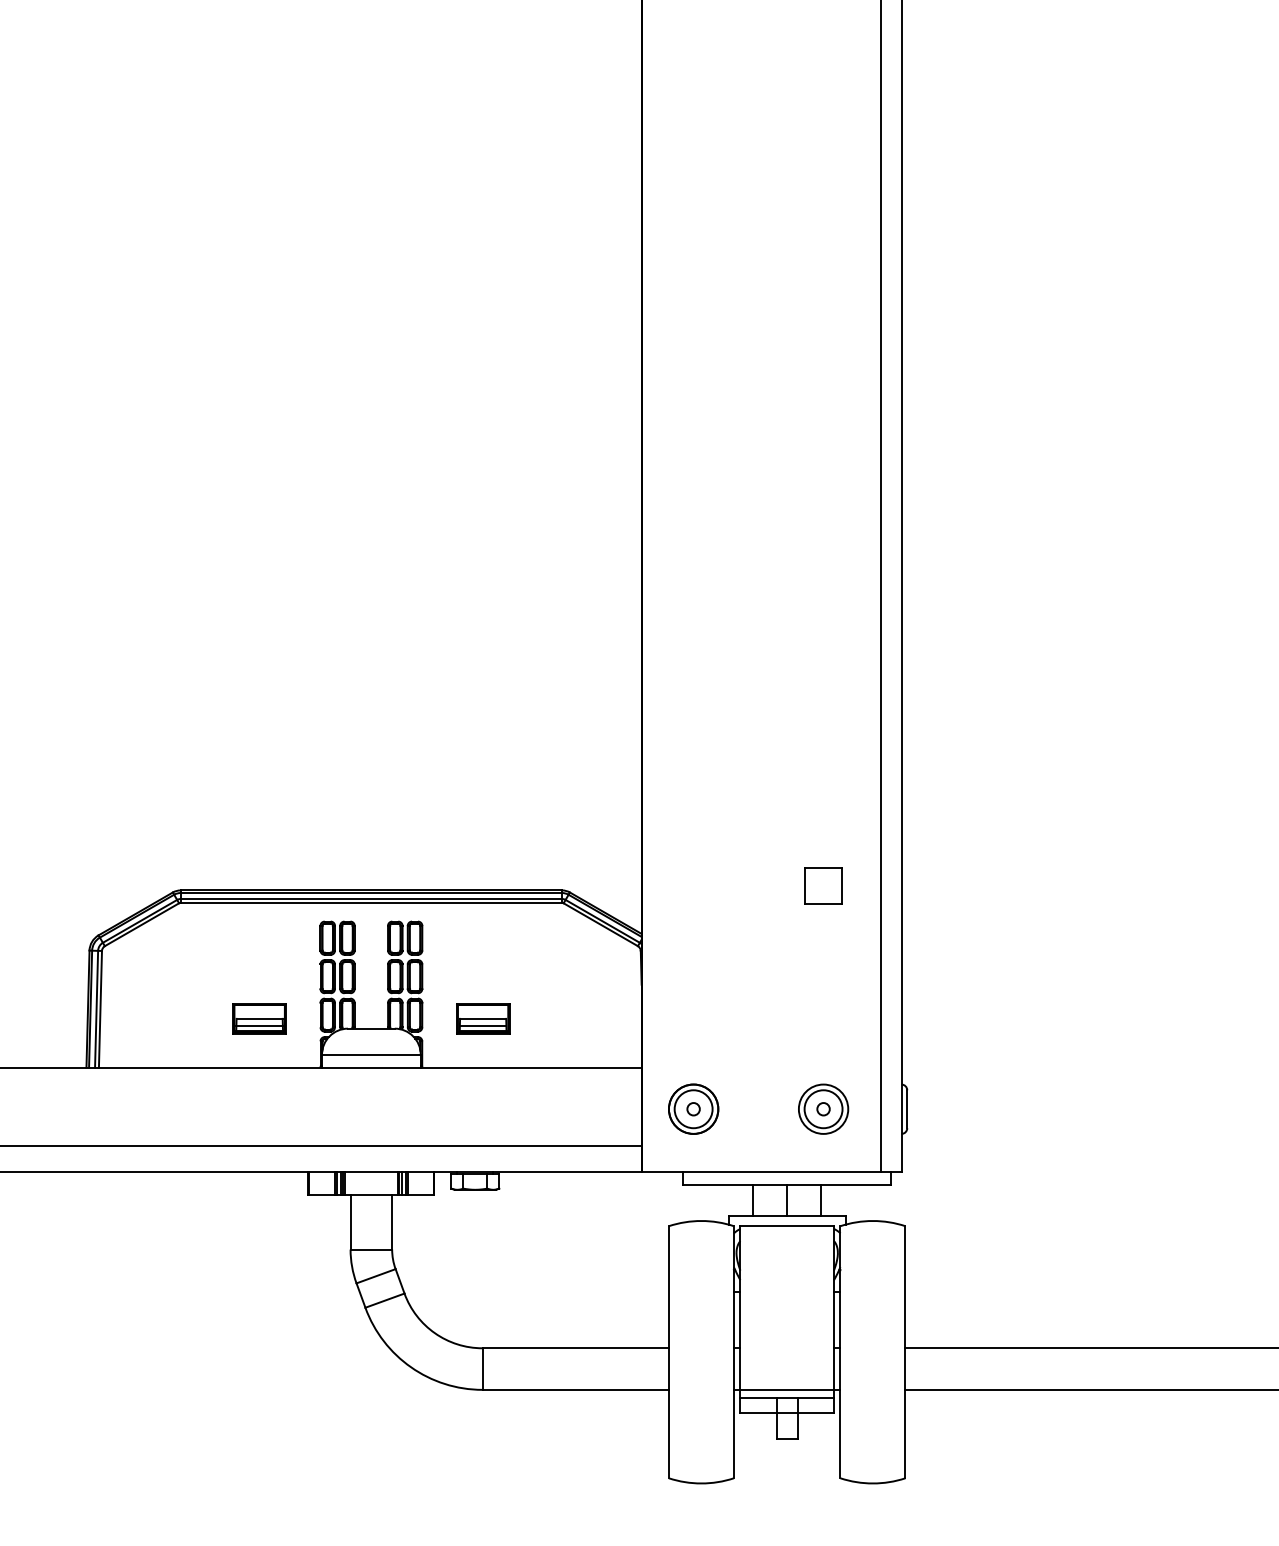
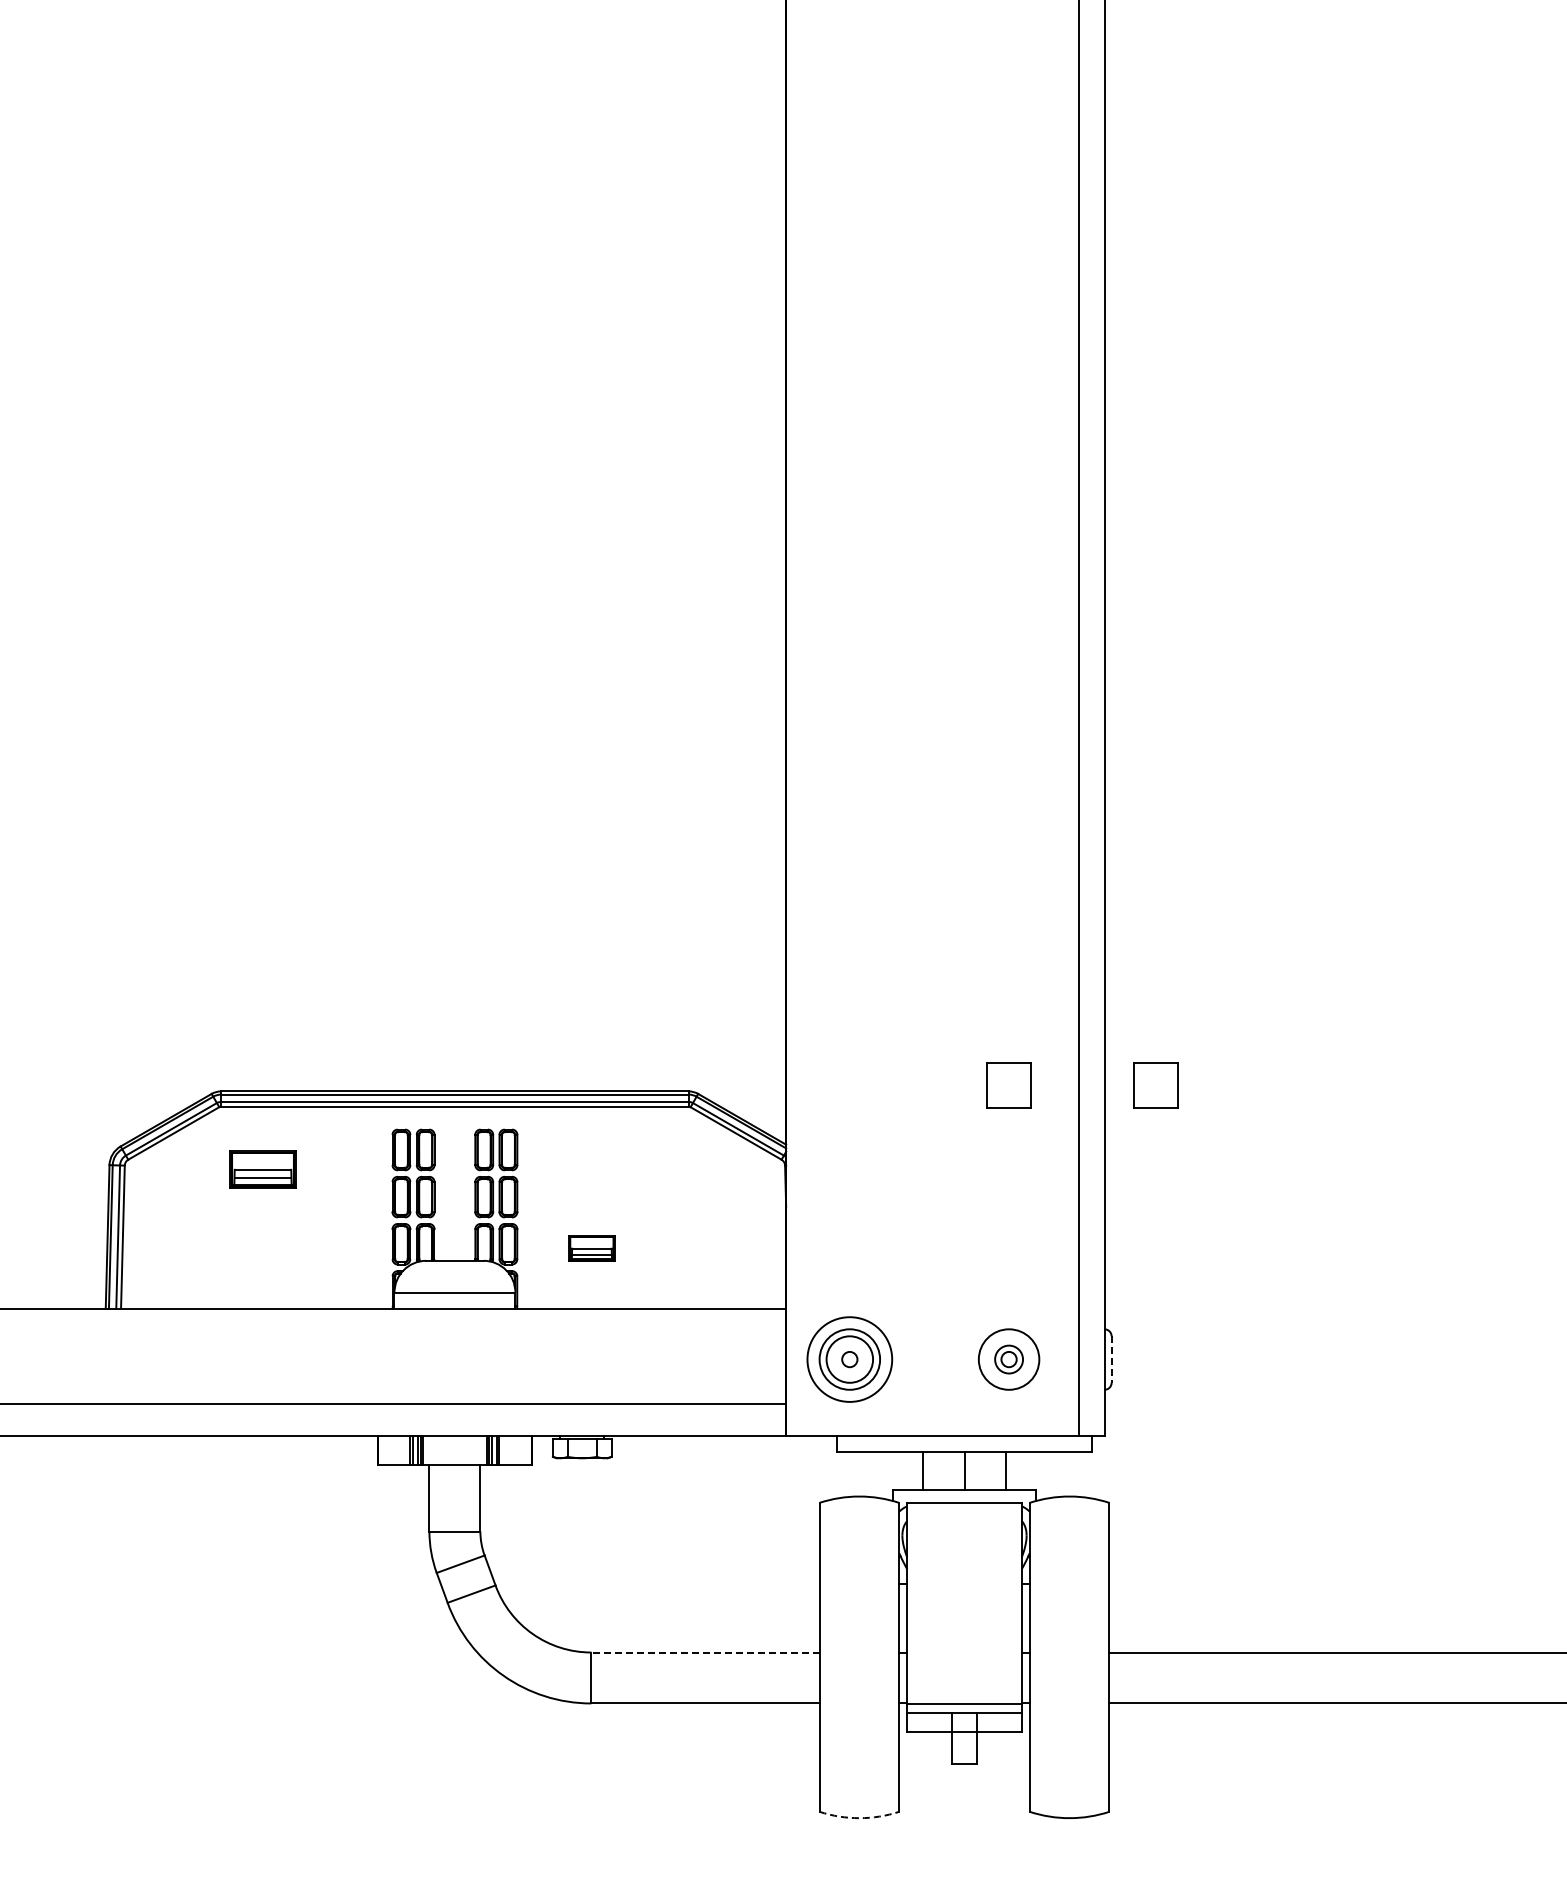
part: (943, 885) -> (1155, 1085), added
part: (259, 1018) -> (262, 1169), moved
part: (482, 1018) -> (591, 1248), size x0.7
circle: (693, 1109) -> (849, 1359), size x1.4
circle: (823, 1109) -> (1008, 1359), size x0.6
line: (907, 1110) -> (1111, 1360), solid -> dashed
line: (575, 1348) -> (704, 1652), solid -> dashed
arc: (701, 1483) -> (859, 1818), solid -> dashed

